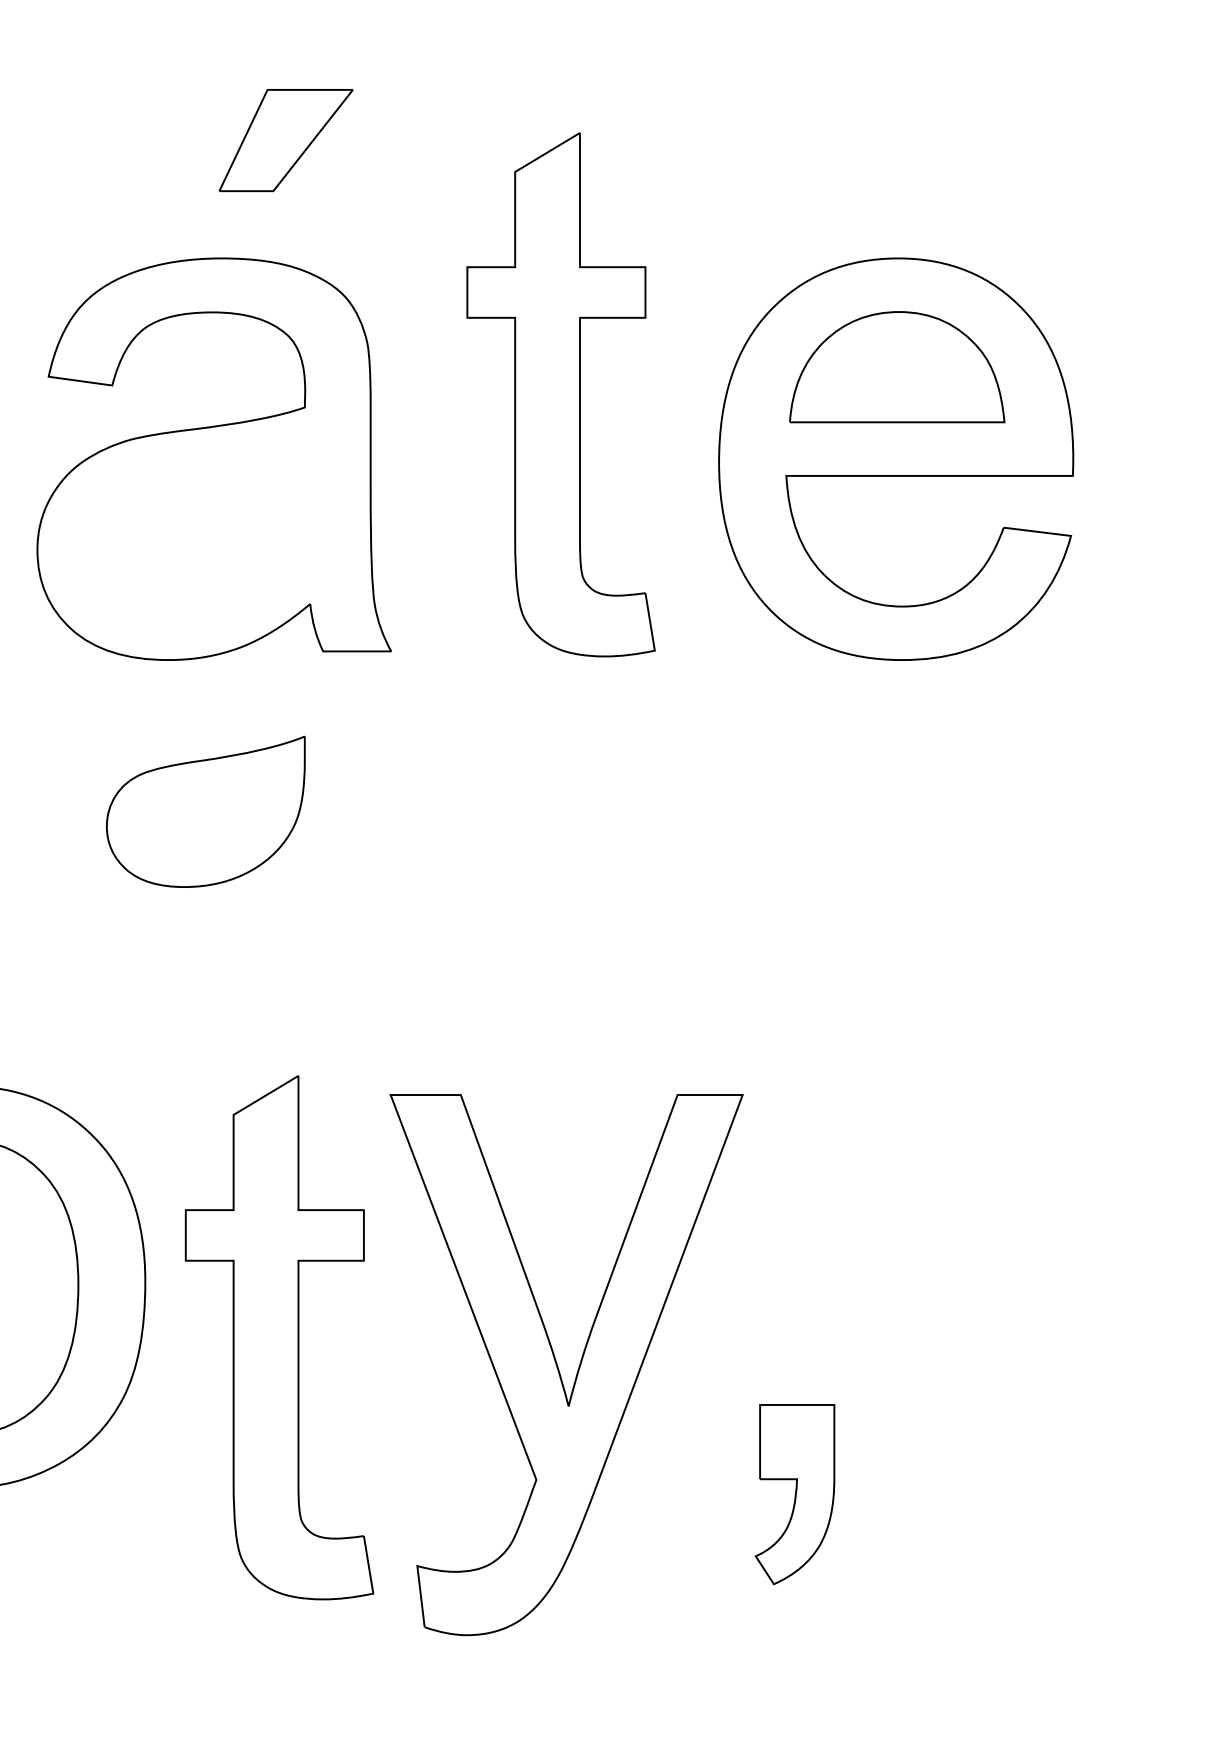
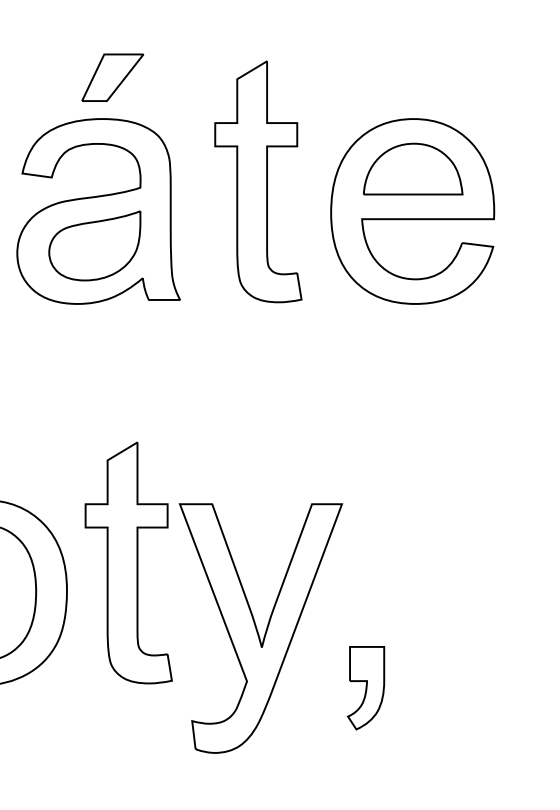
part: (285, 139) -> (112, 77), moved
part: (205, 811) -> (94, 245), moved
part: (278, 1336) -> (128, 562), moved

